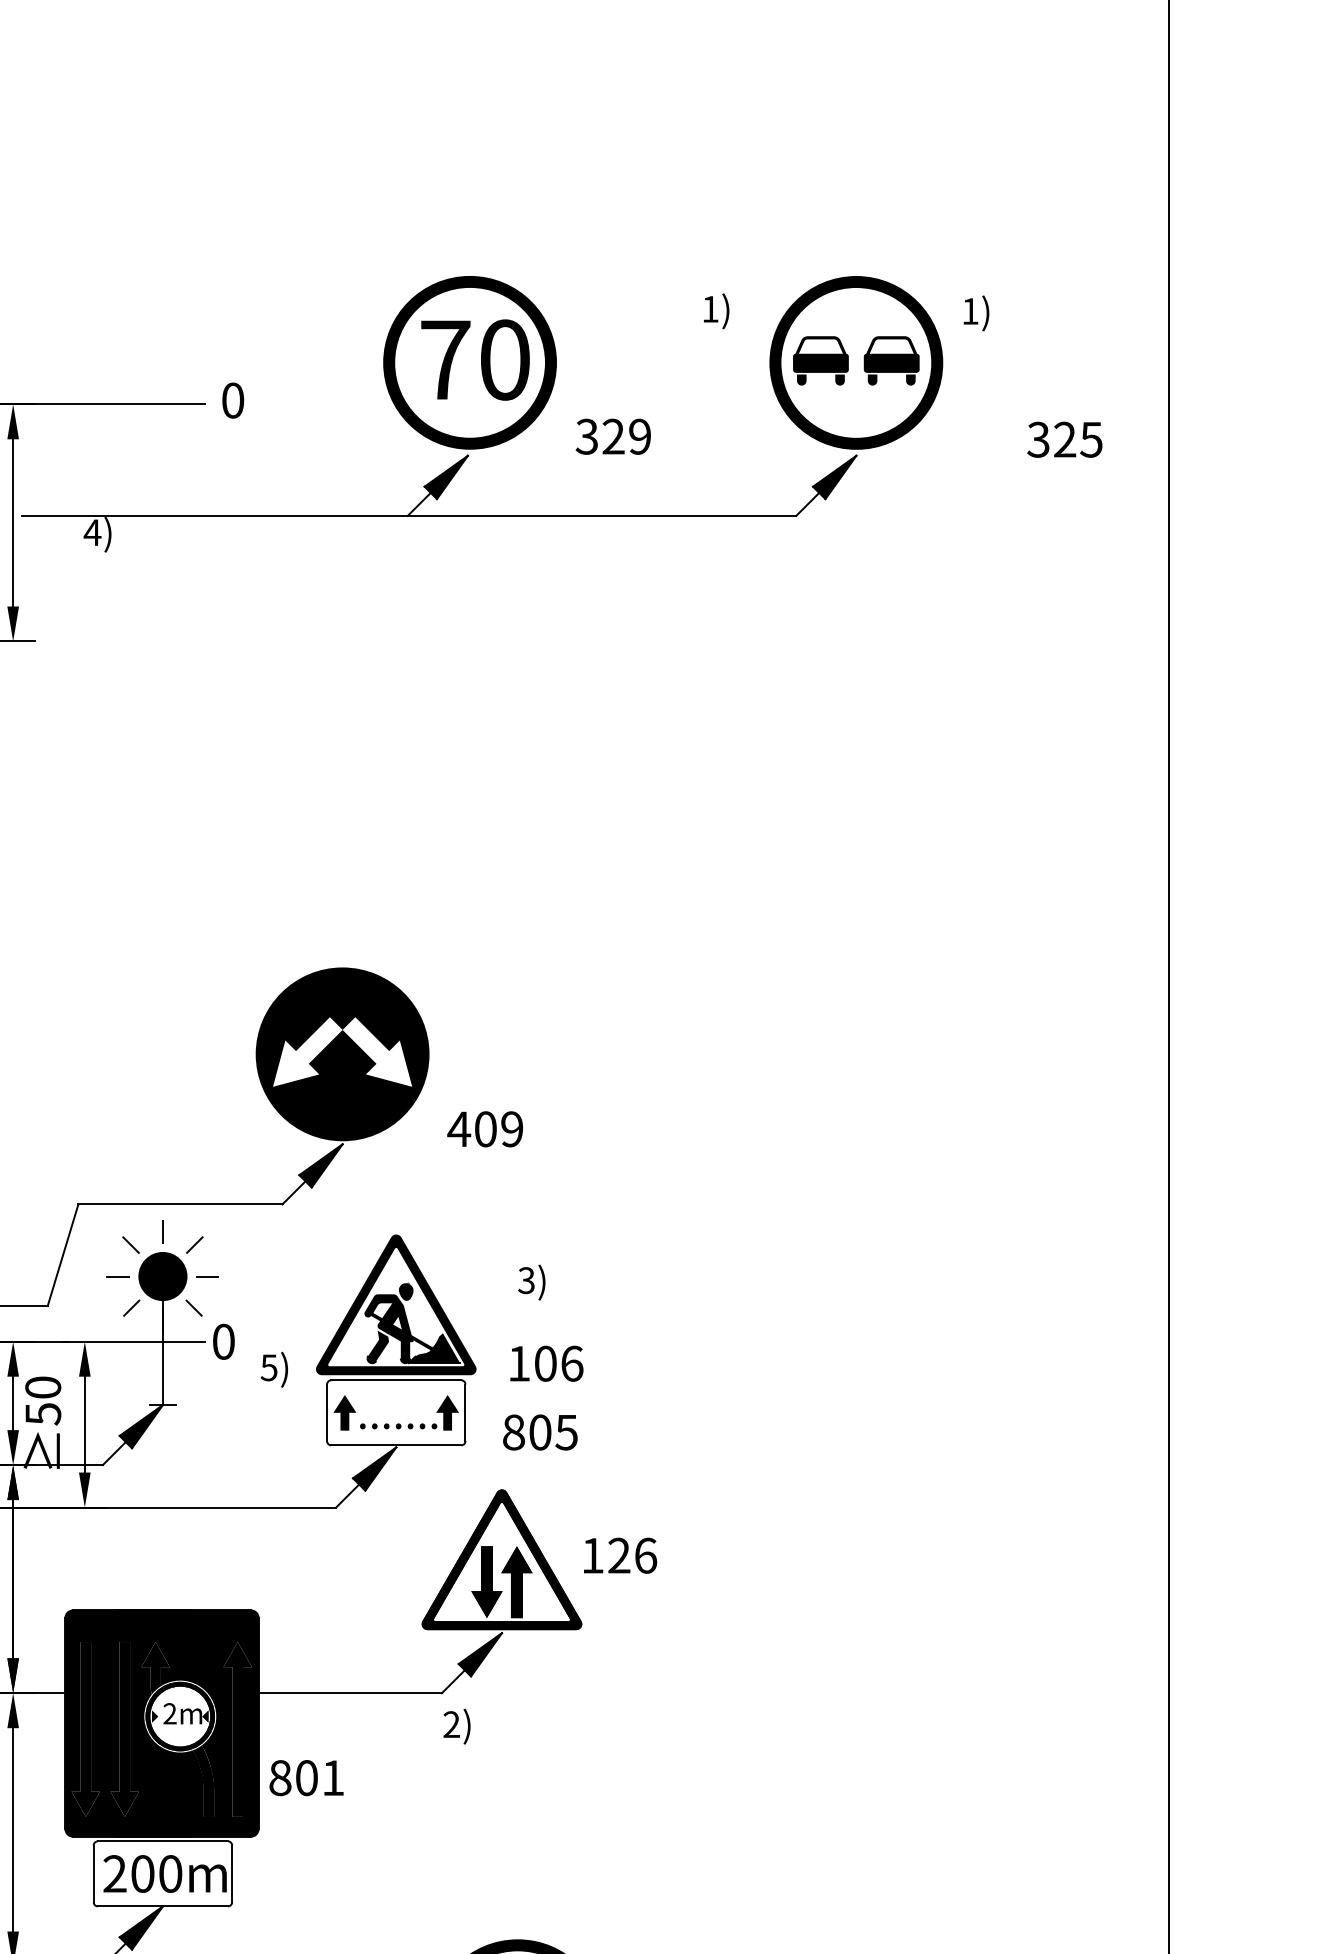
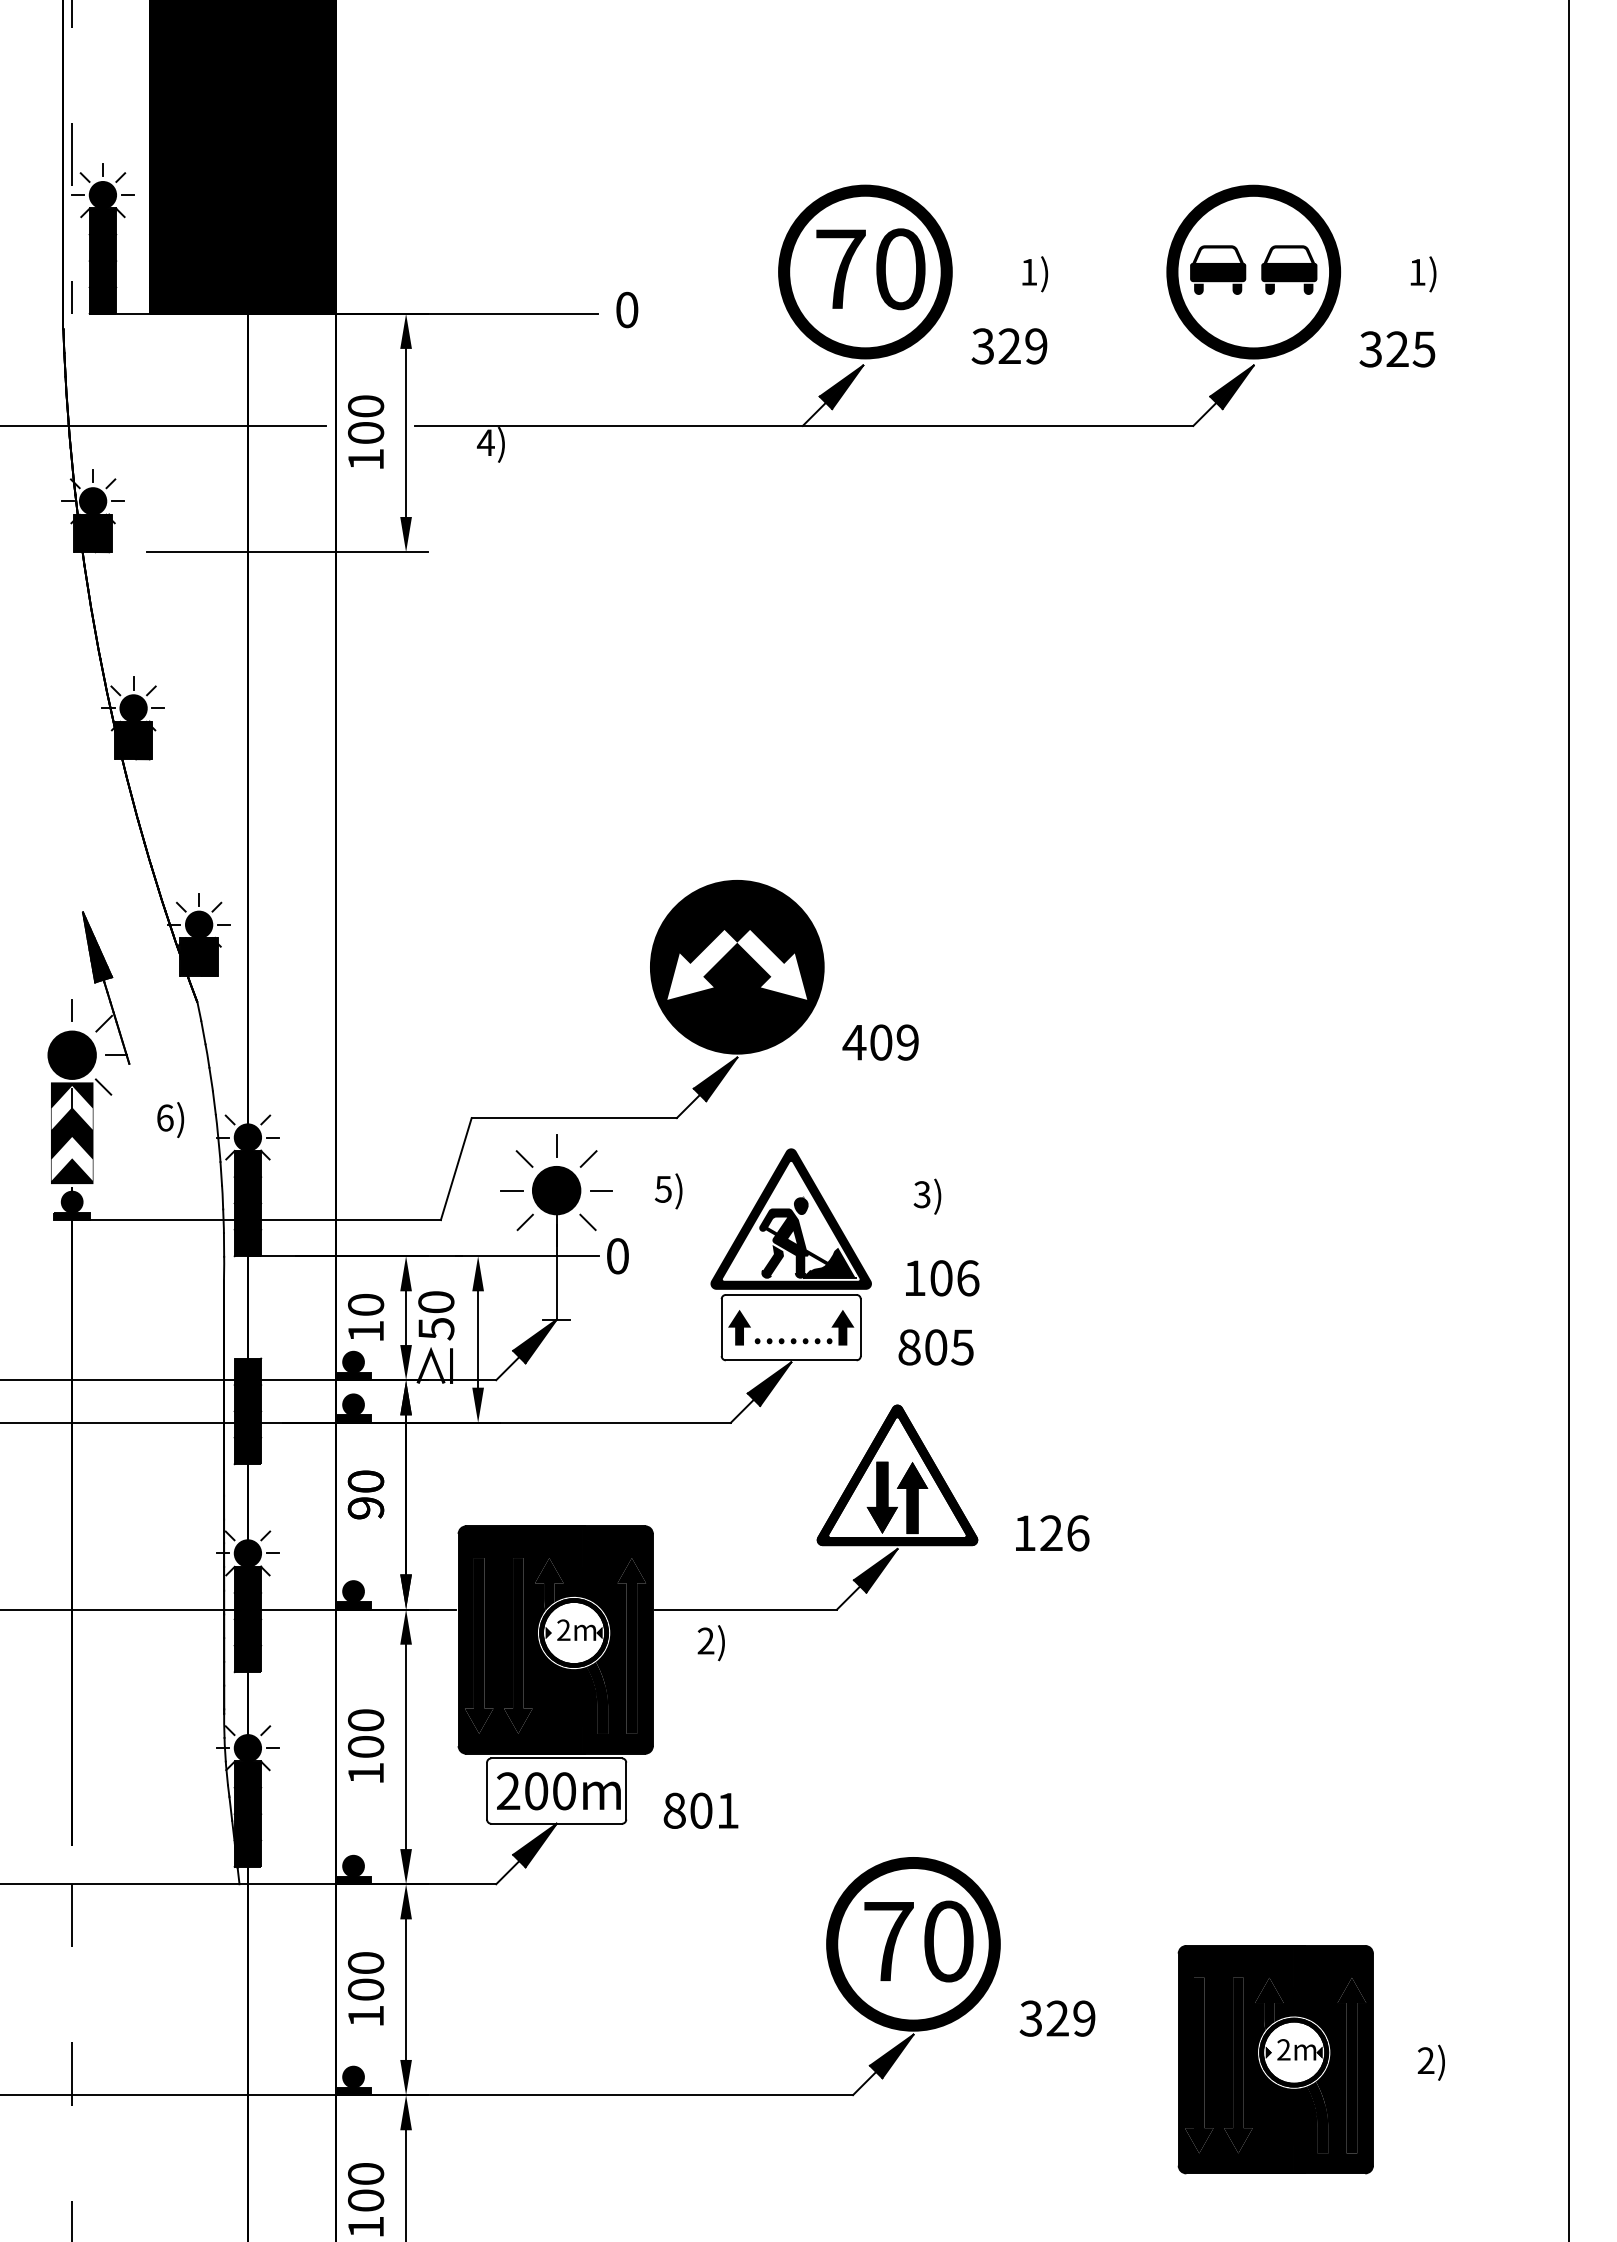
text: (716, 311) -> (1035, 274), moved
text: (976, 313) -> (1423, 274), moved
text: (1064, 439) -> (1397, 349), moved
text: (274, 1369) -> (668, 1191), moved
text: (620, 1555) -> (1052, 1533), moved
text: (456, 1727) -> (710, 1643), moved
text: (306, 1777) -> (700, 1810), moved

